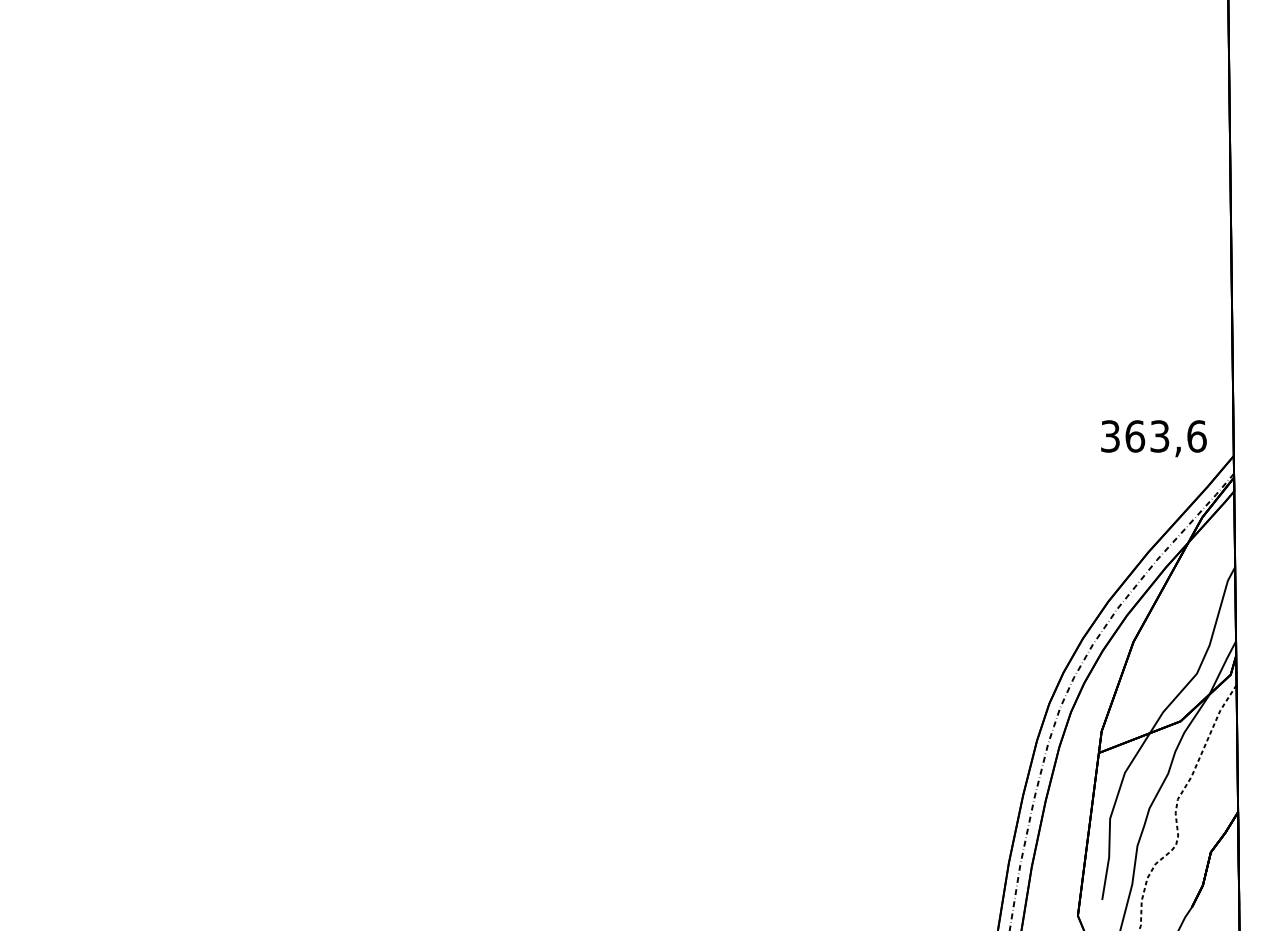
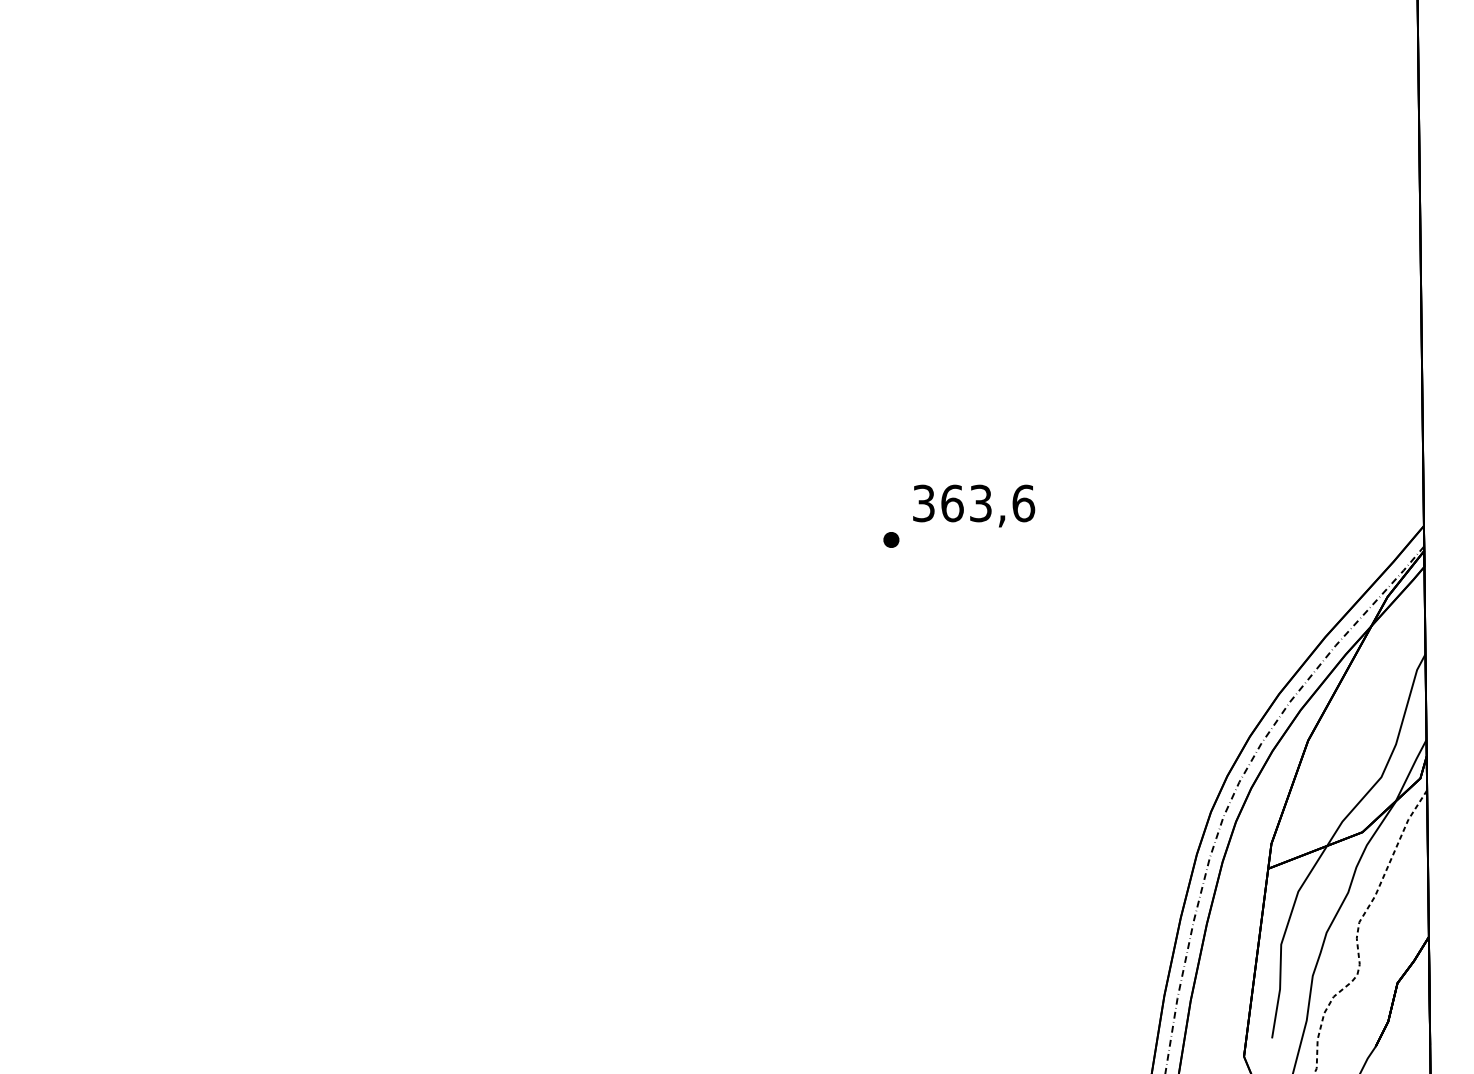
text: (1153, 438) -> (973, 505), moved
part: (772, 467) -> (891, 539), added

